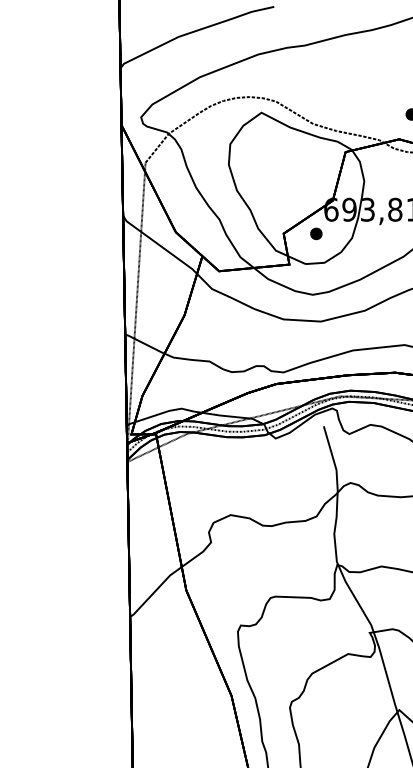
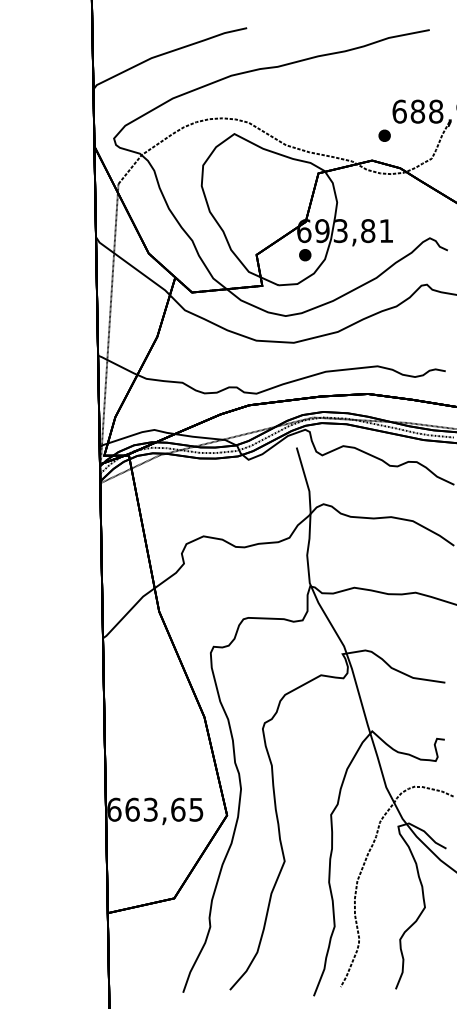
part: (316, 234) -> (305, 255), moved

